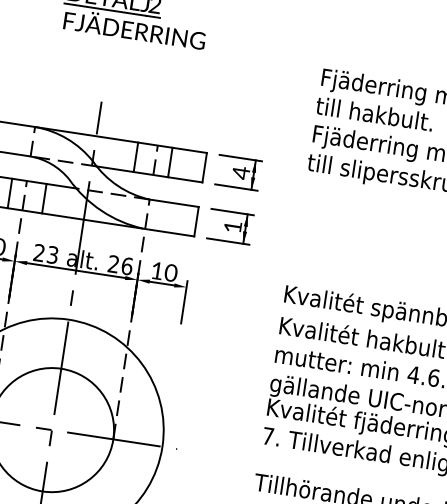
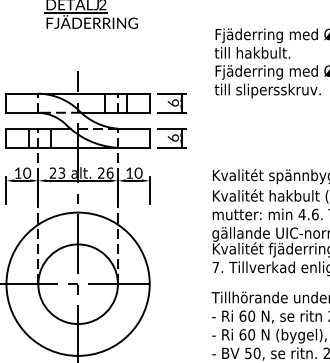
text: (241, 173) -> (173, 103), 4 -> 6
text: (231, 225) -> (172, 137), 1 -> 6

